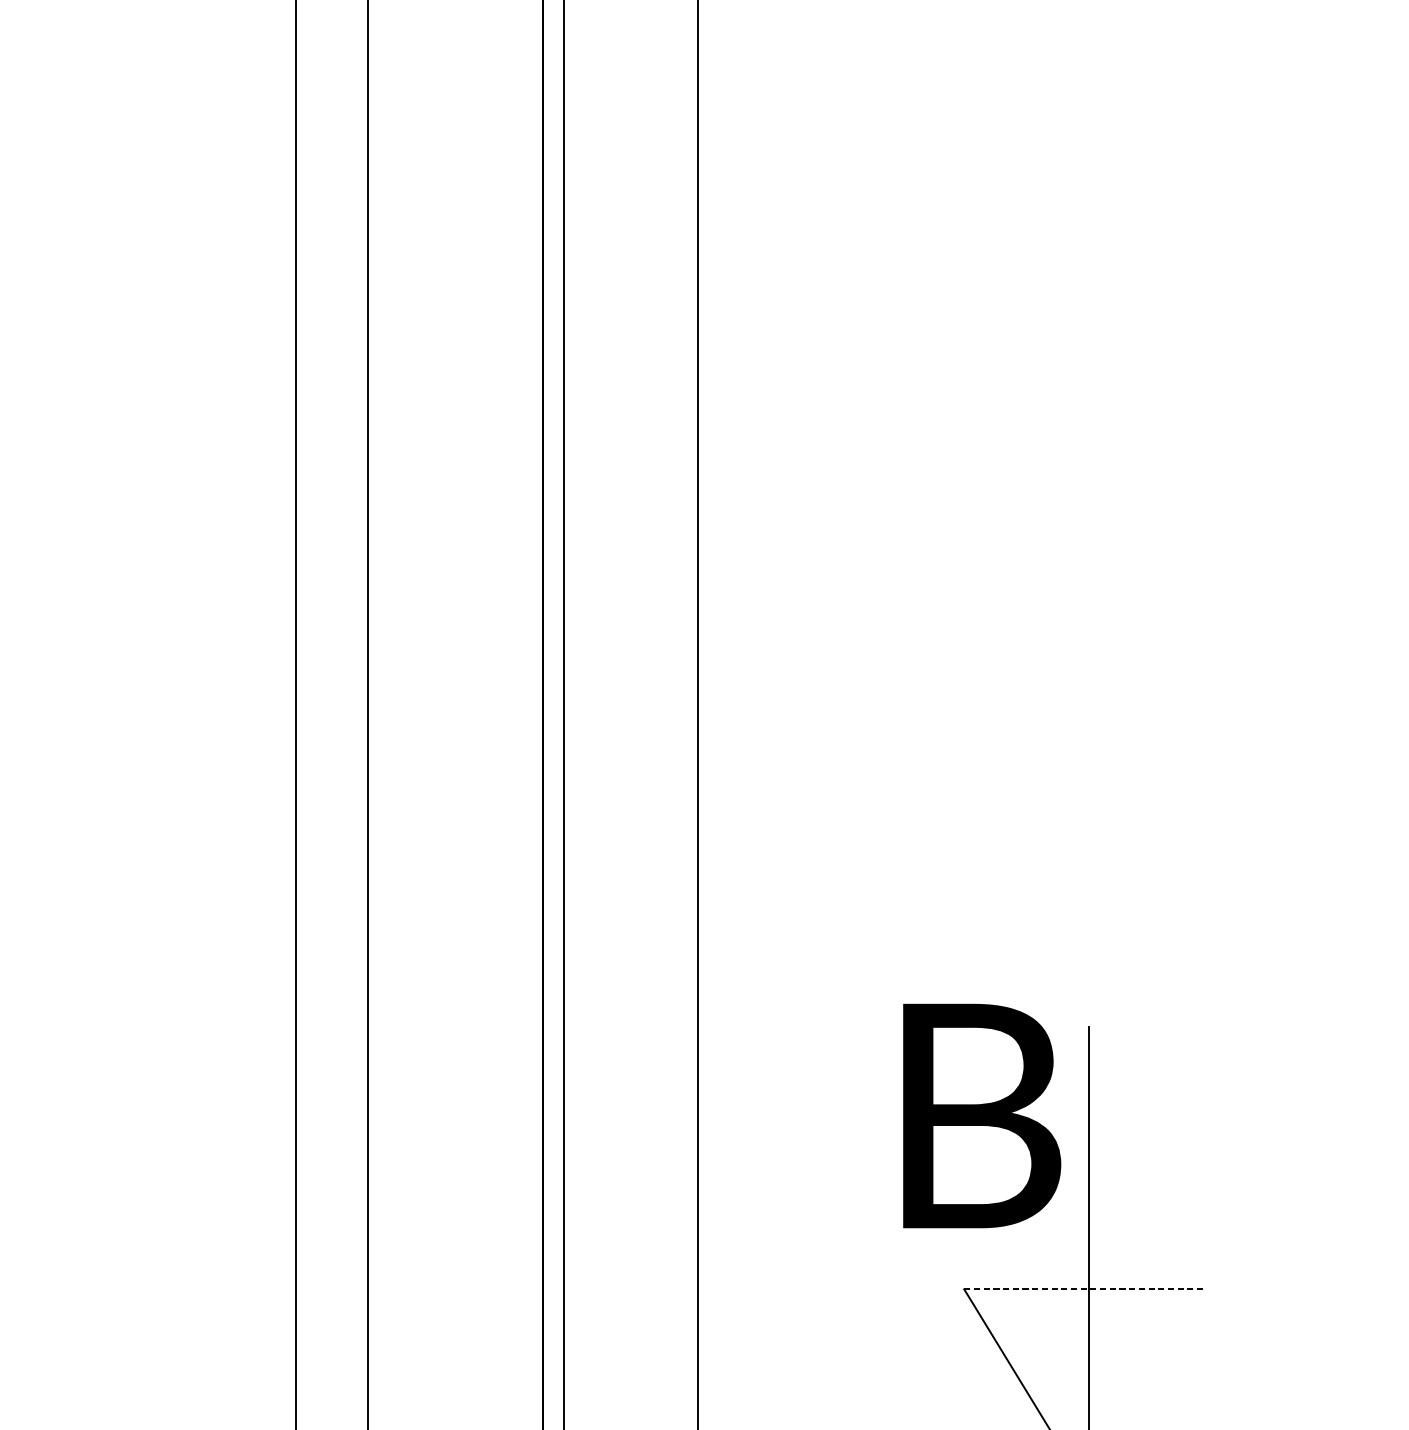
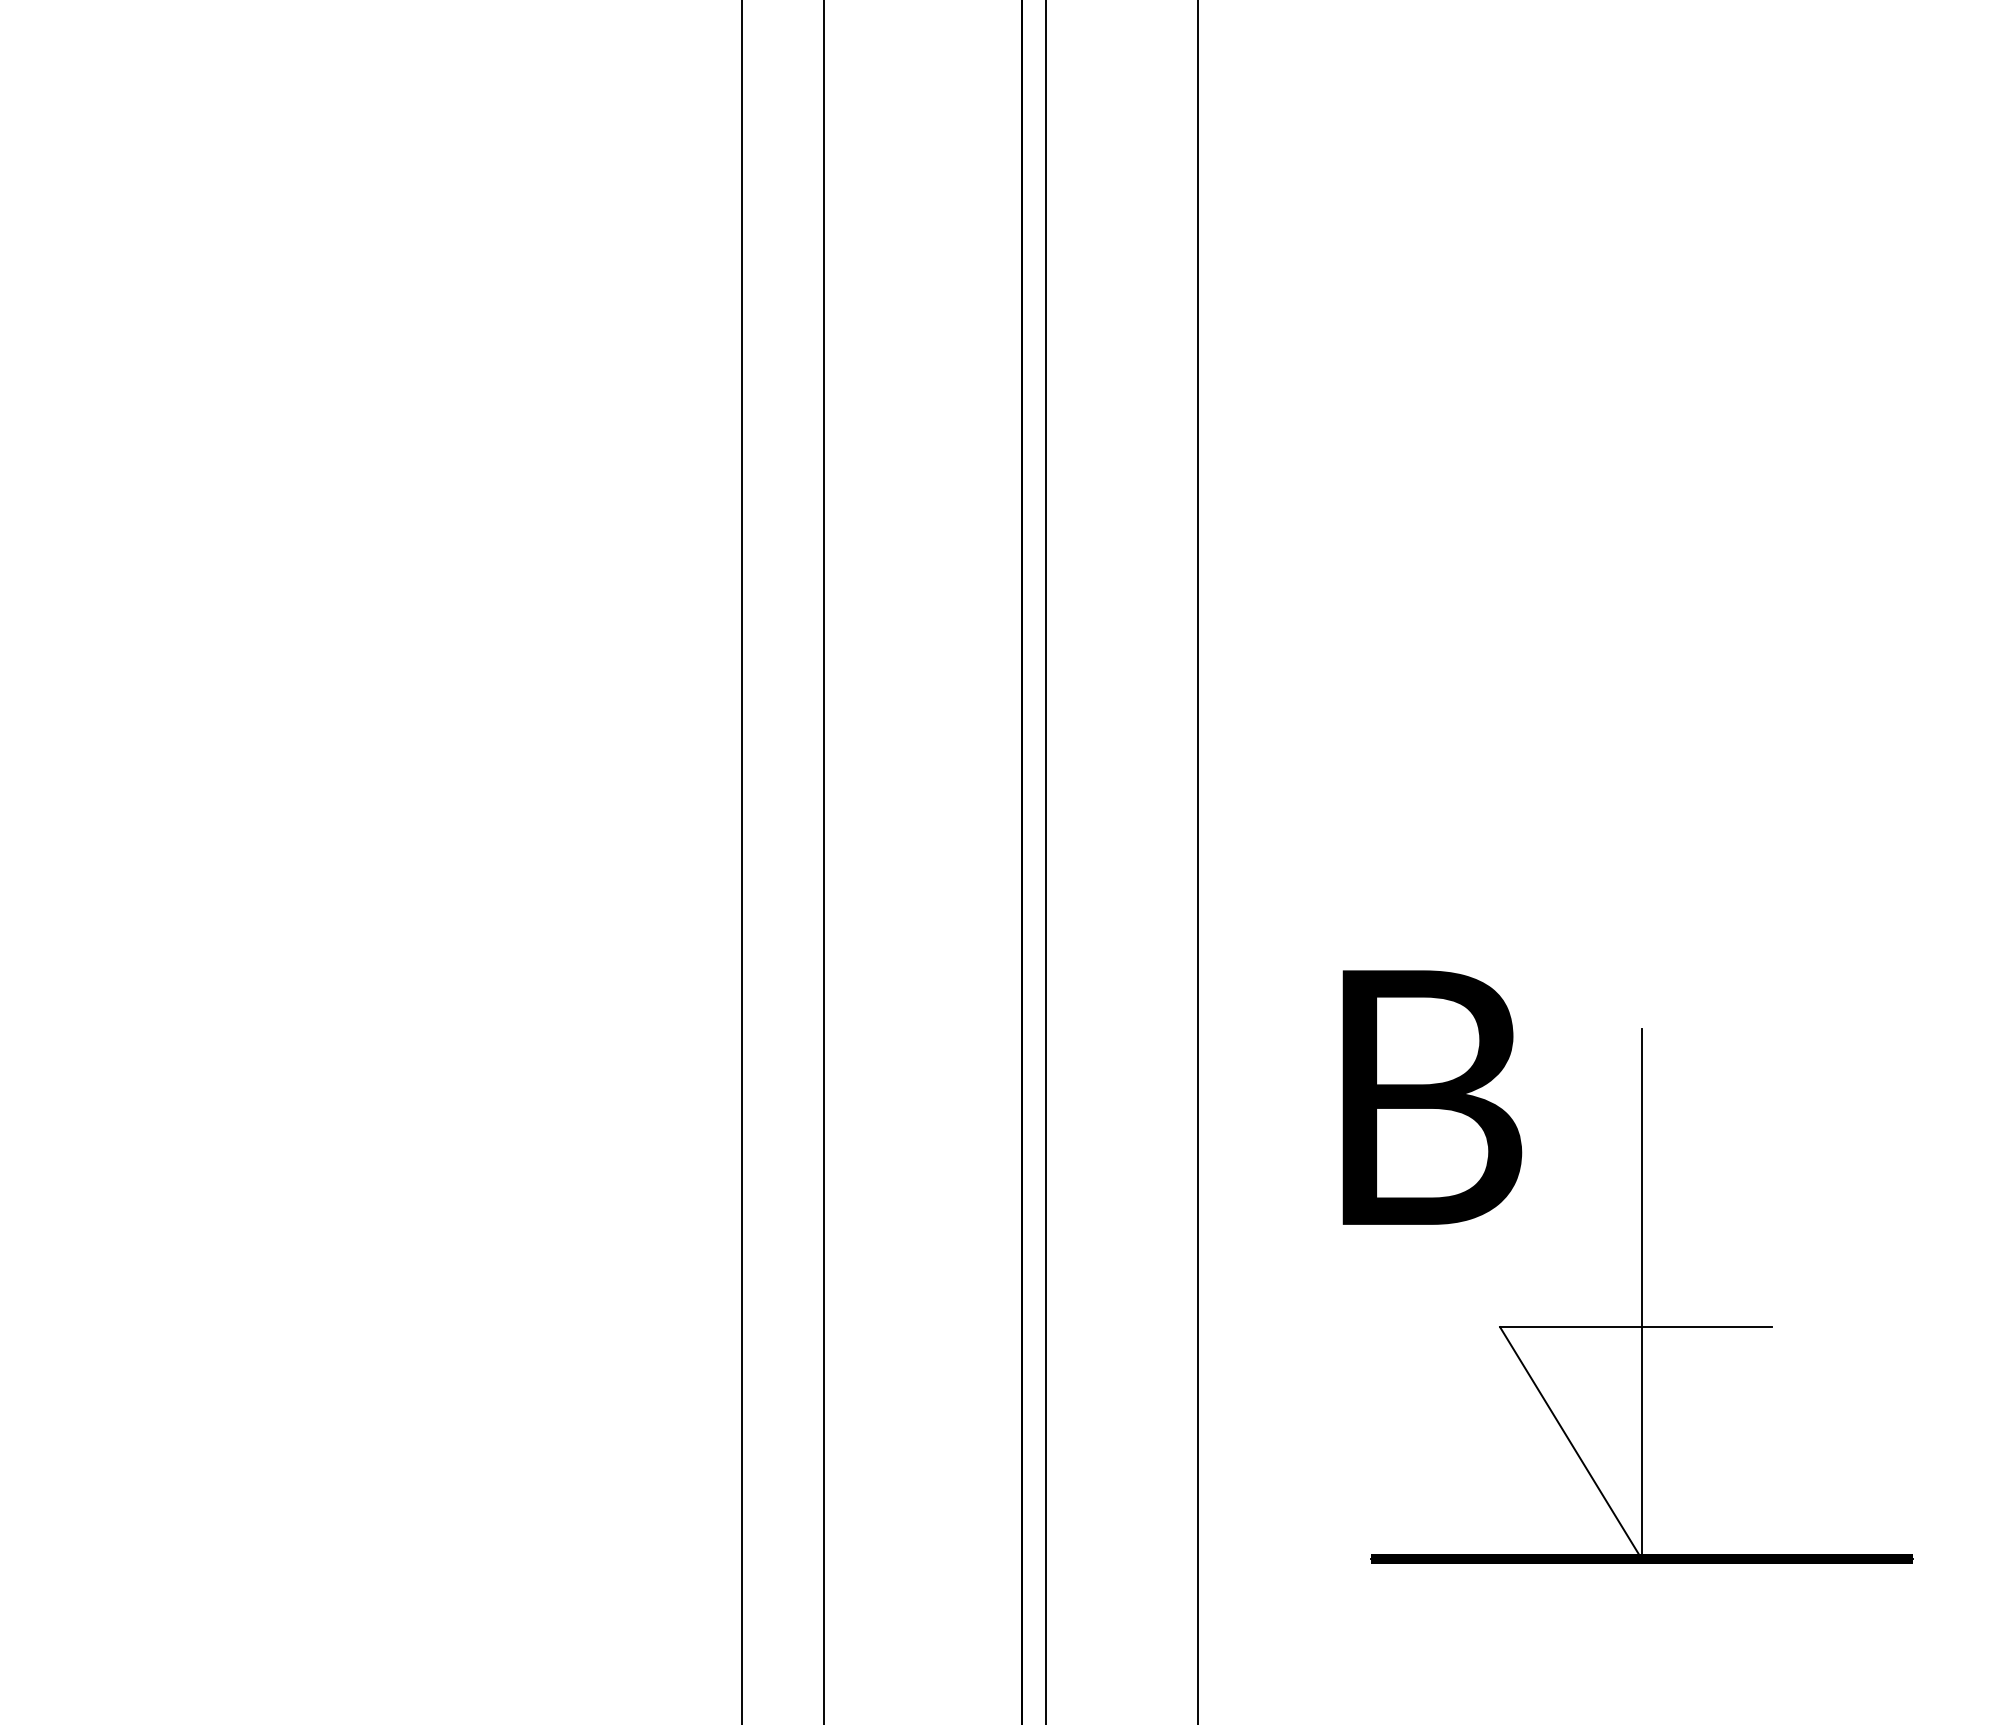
text: (982, 1115) -> (1432, 1097), moved
line: (1083, 1289) -> (1635, 1327), dashed -> solid

